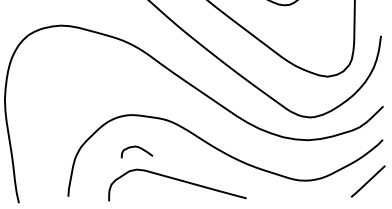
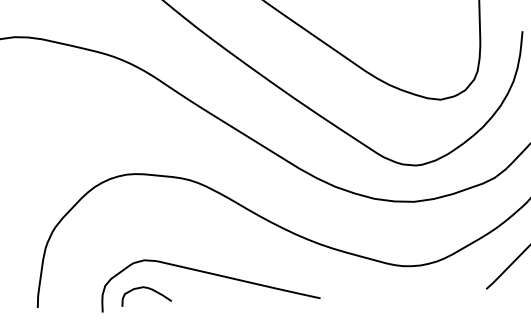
curve: (138, 148) -> (148, 290), moved

